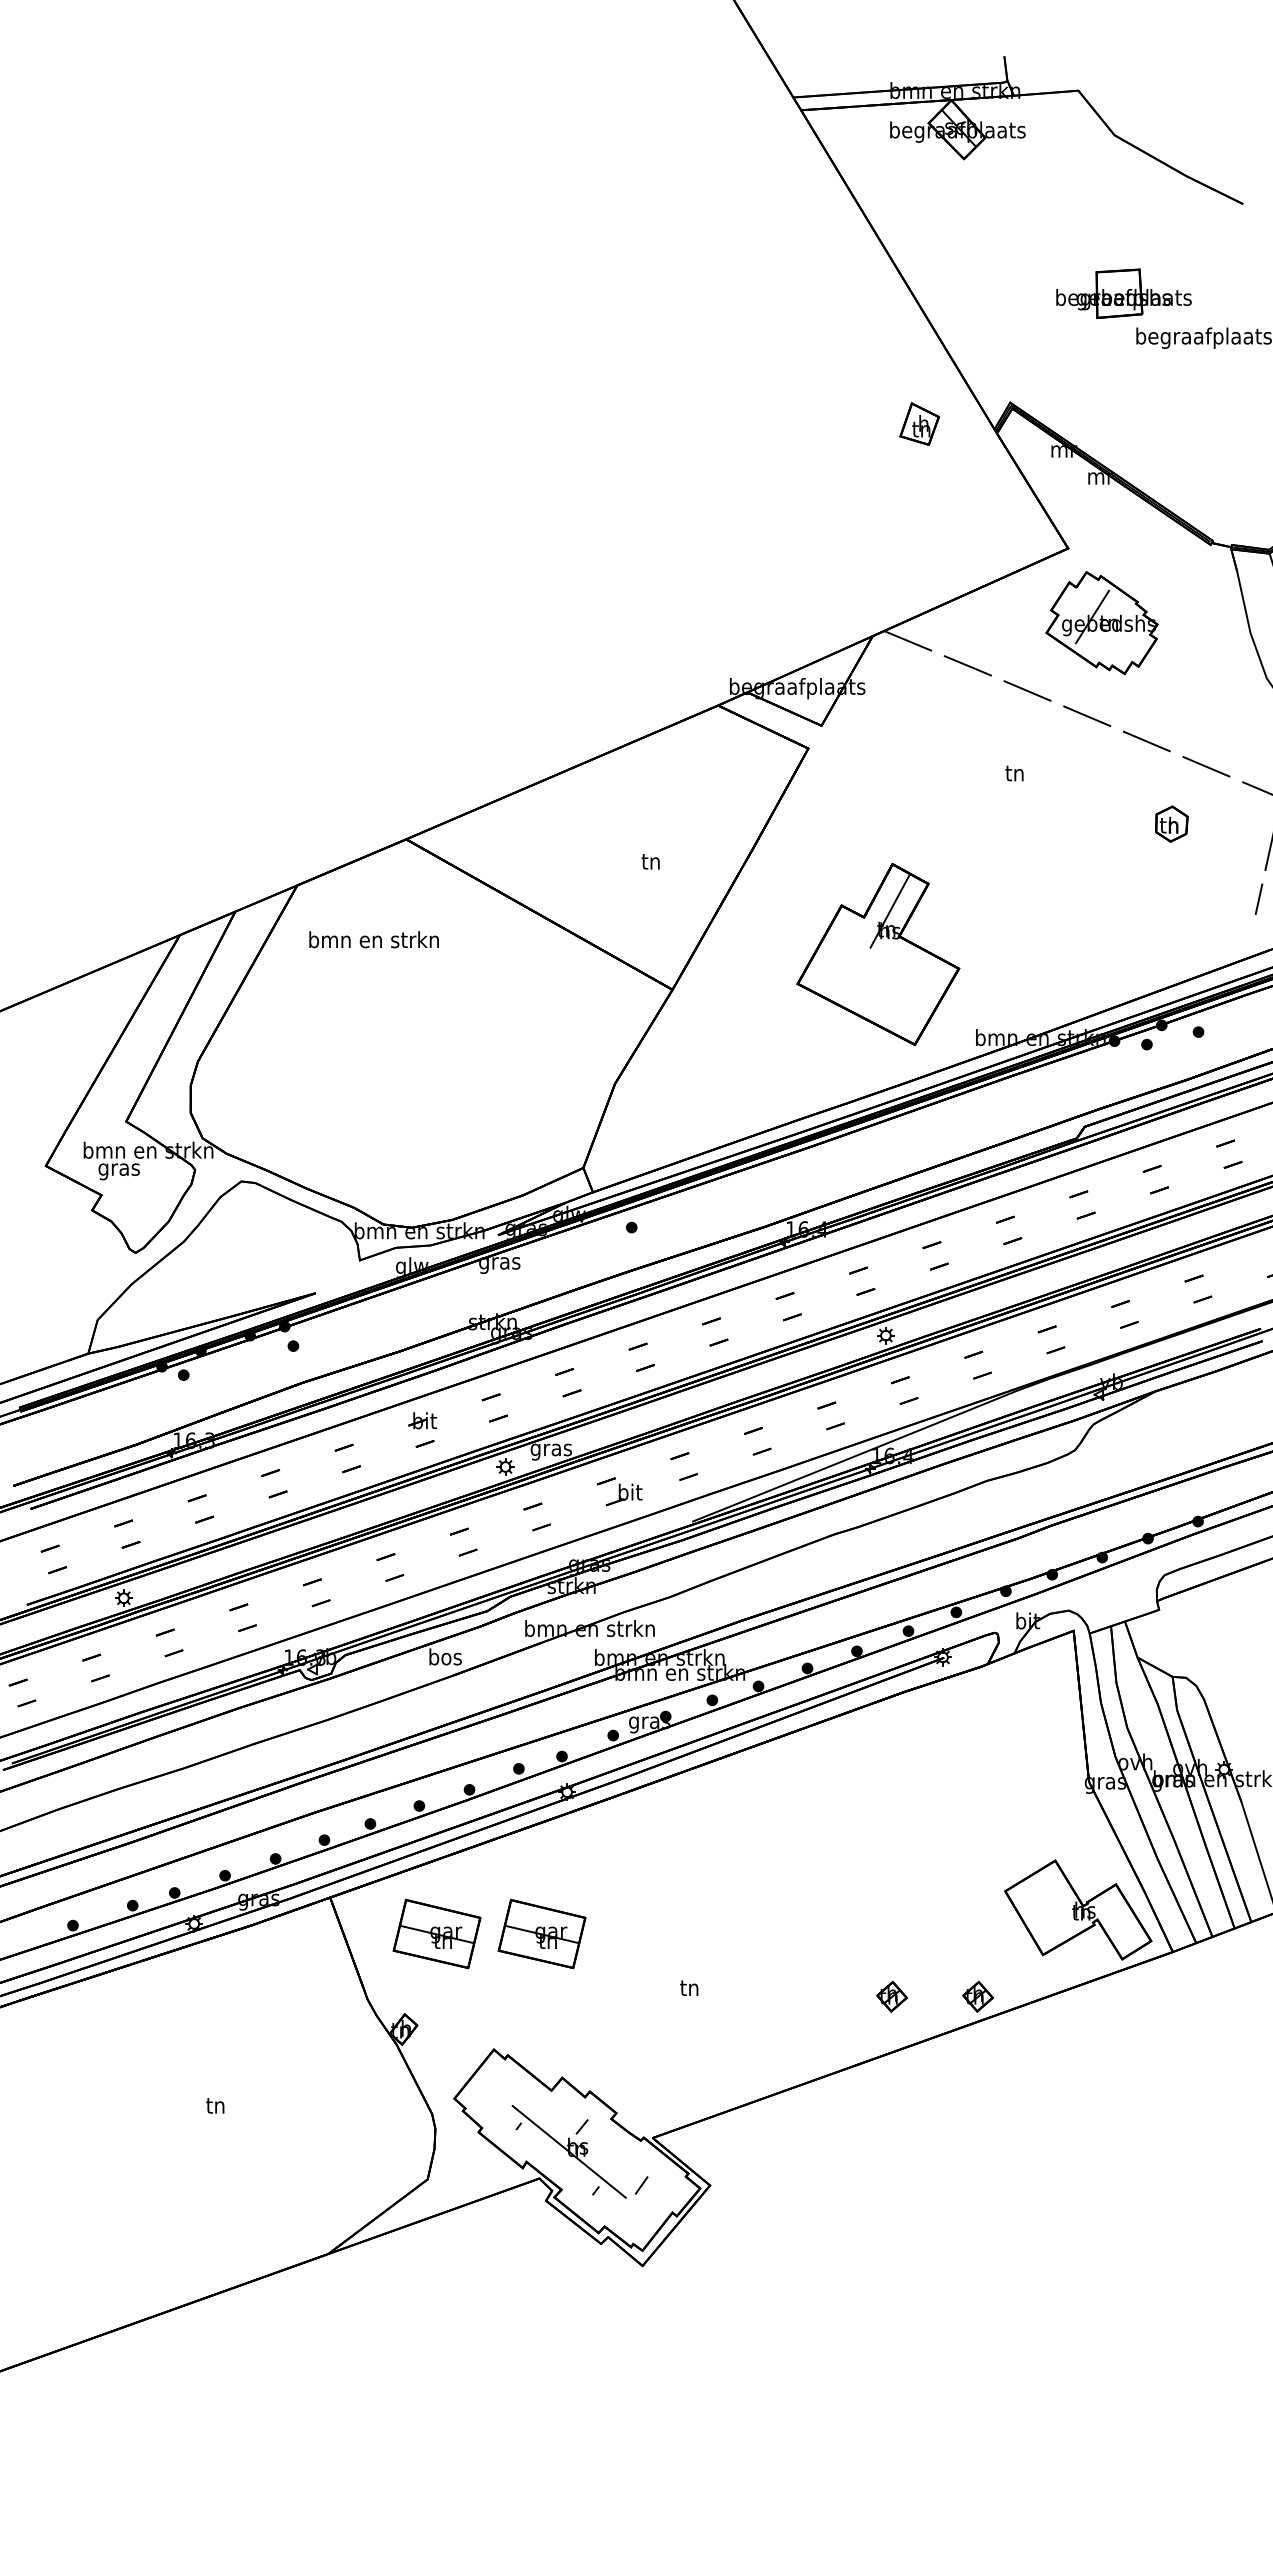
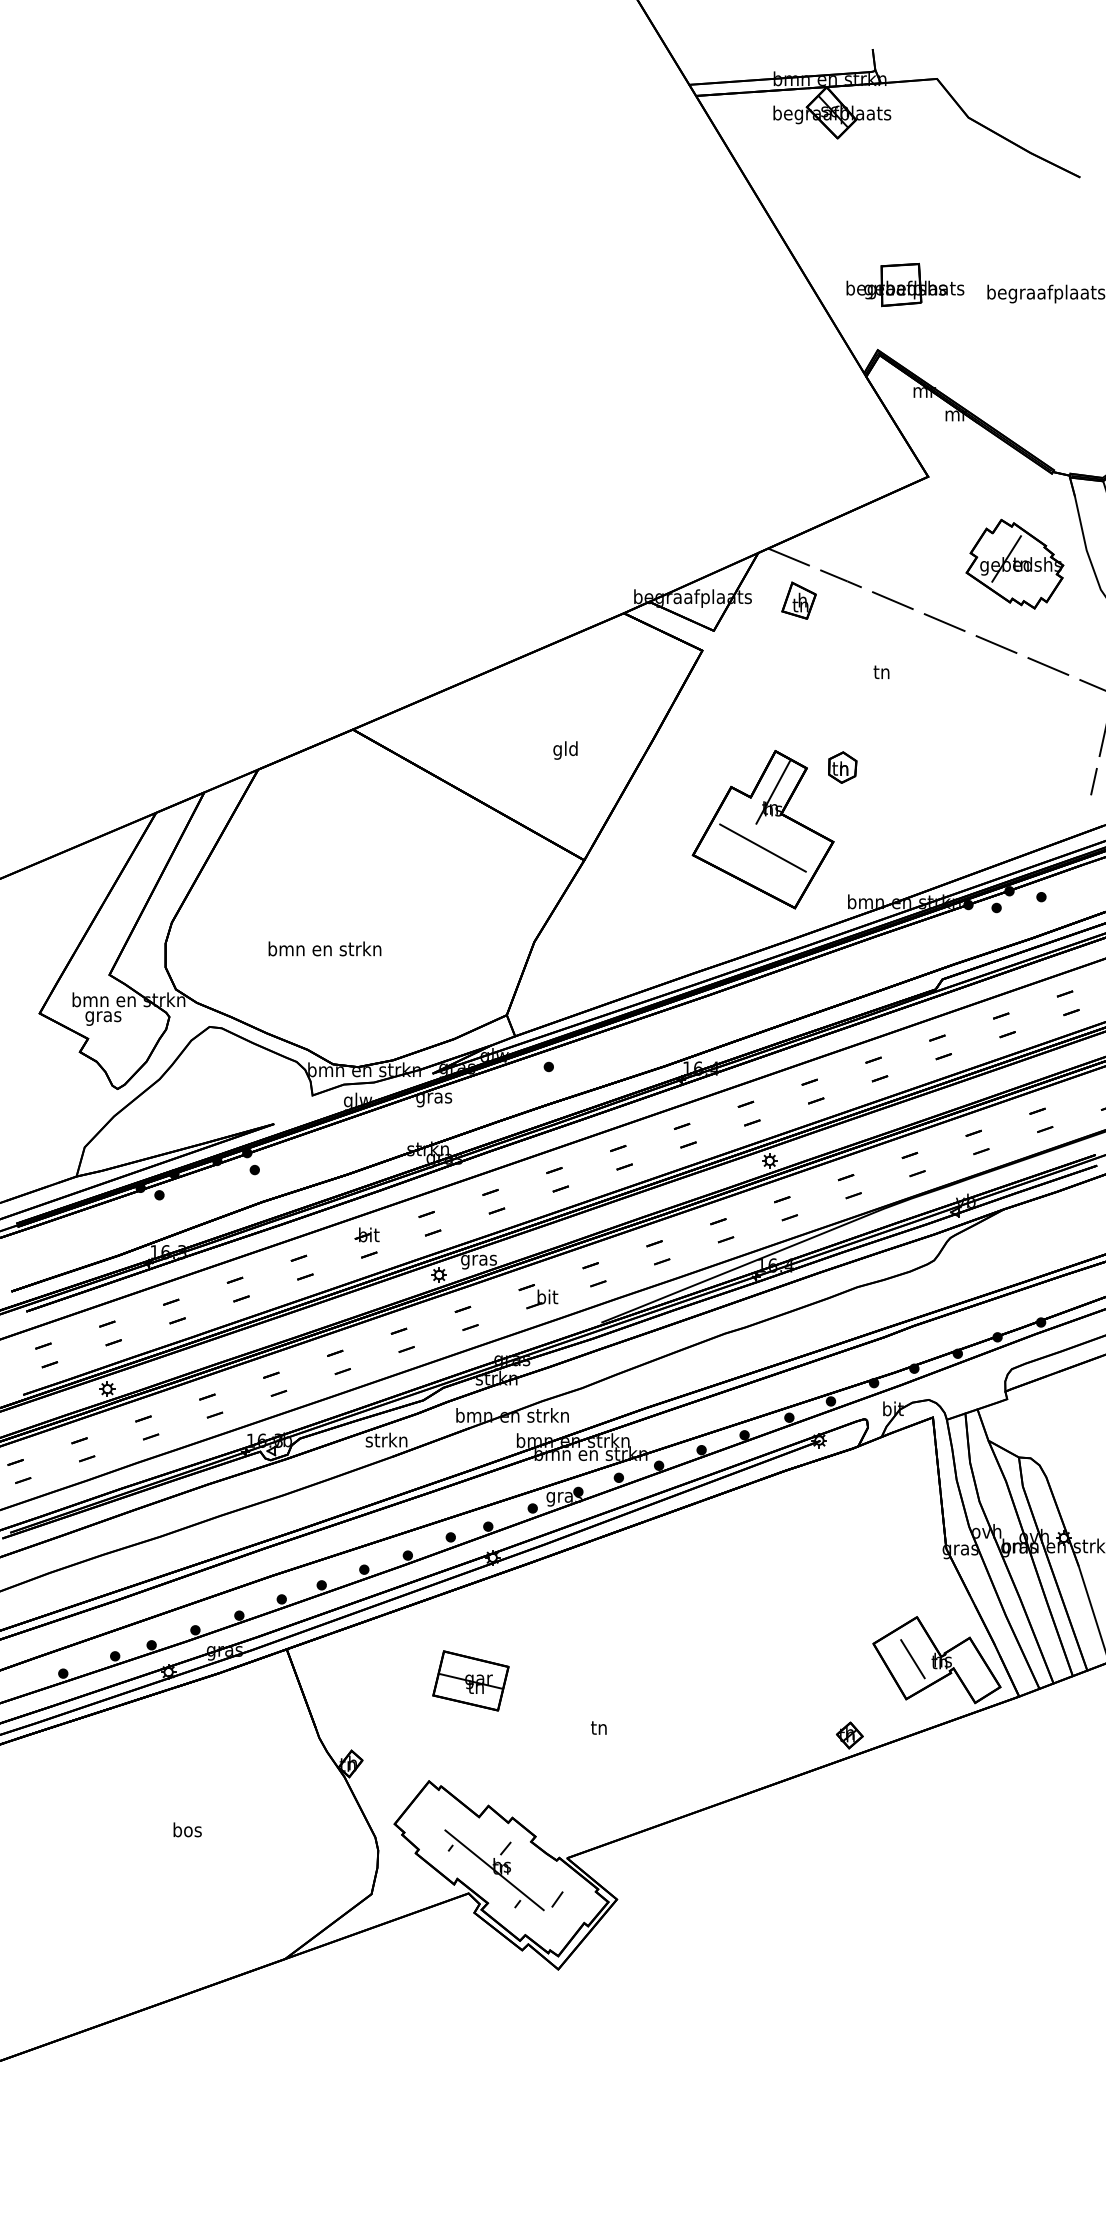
part: (1123, 293) -> (904, 284), moved
part: (919, 423) -> (798, 600), moved
part: (1101, 623) -> (1014, 564), moved
part: (1171, 823) -> (842, 767), moved
text: (650, 863) -> (565, 750), tn -> gld
text: (373, 939) -> (324, 948), moved
line: (877, 975) -> (762, 847), added
text: (444, 1656) -> (386, 1439), bos -> strkn
line: (1050, 1908) -> (912, 1658), added
part: (436, 1933) -> (379, 1680), removed
part: (891, 1996) -> (774, 1735), removed
text: (216, 2104) -> (187, 1829), tn -> bos

